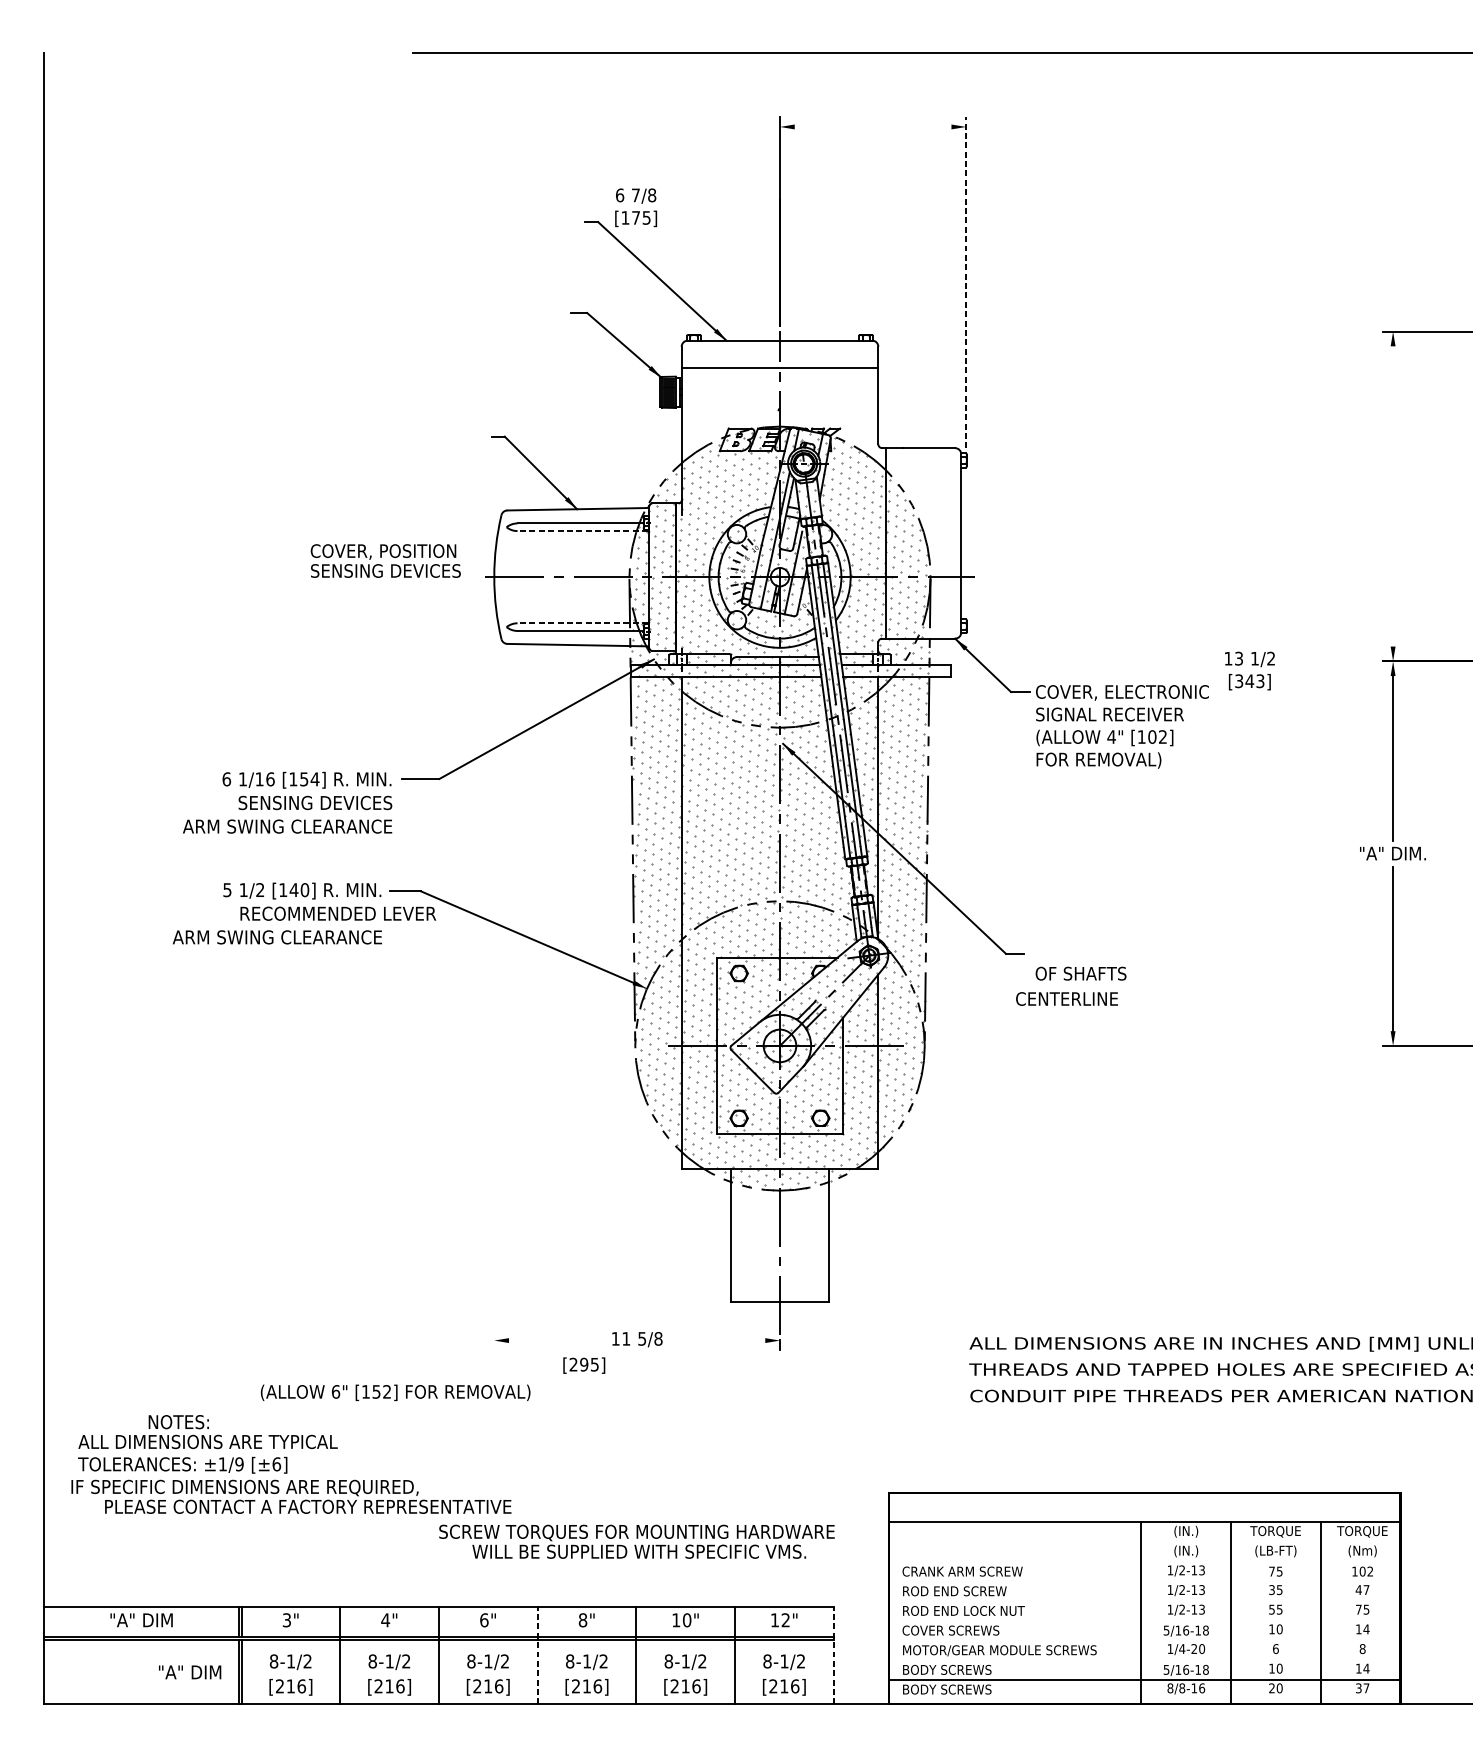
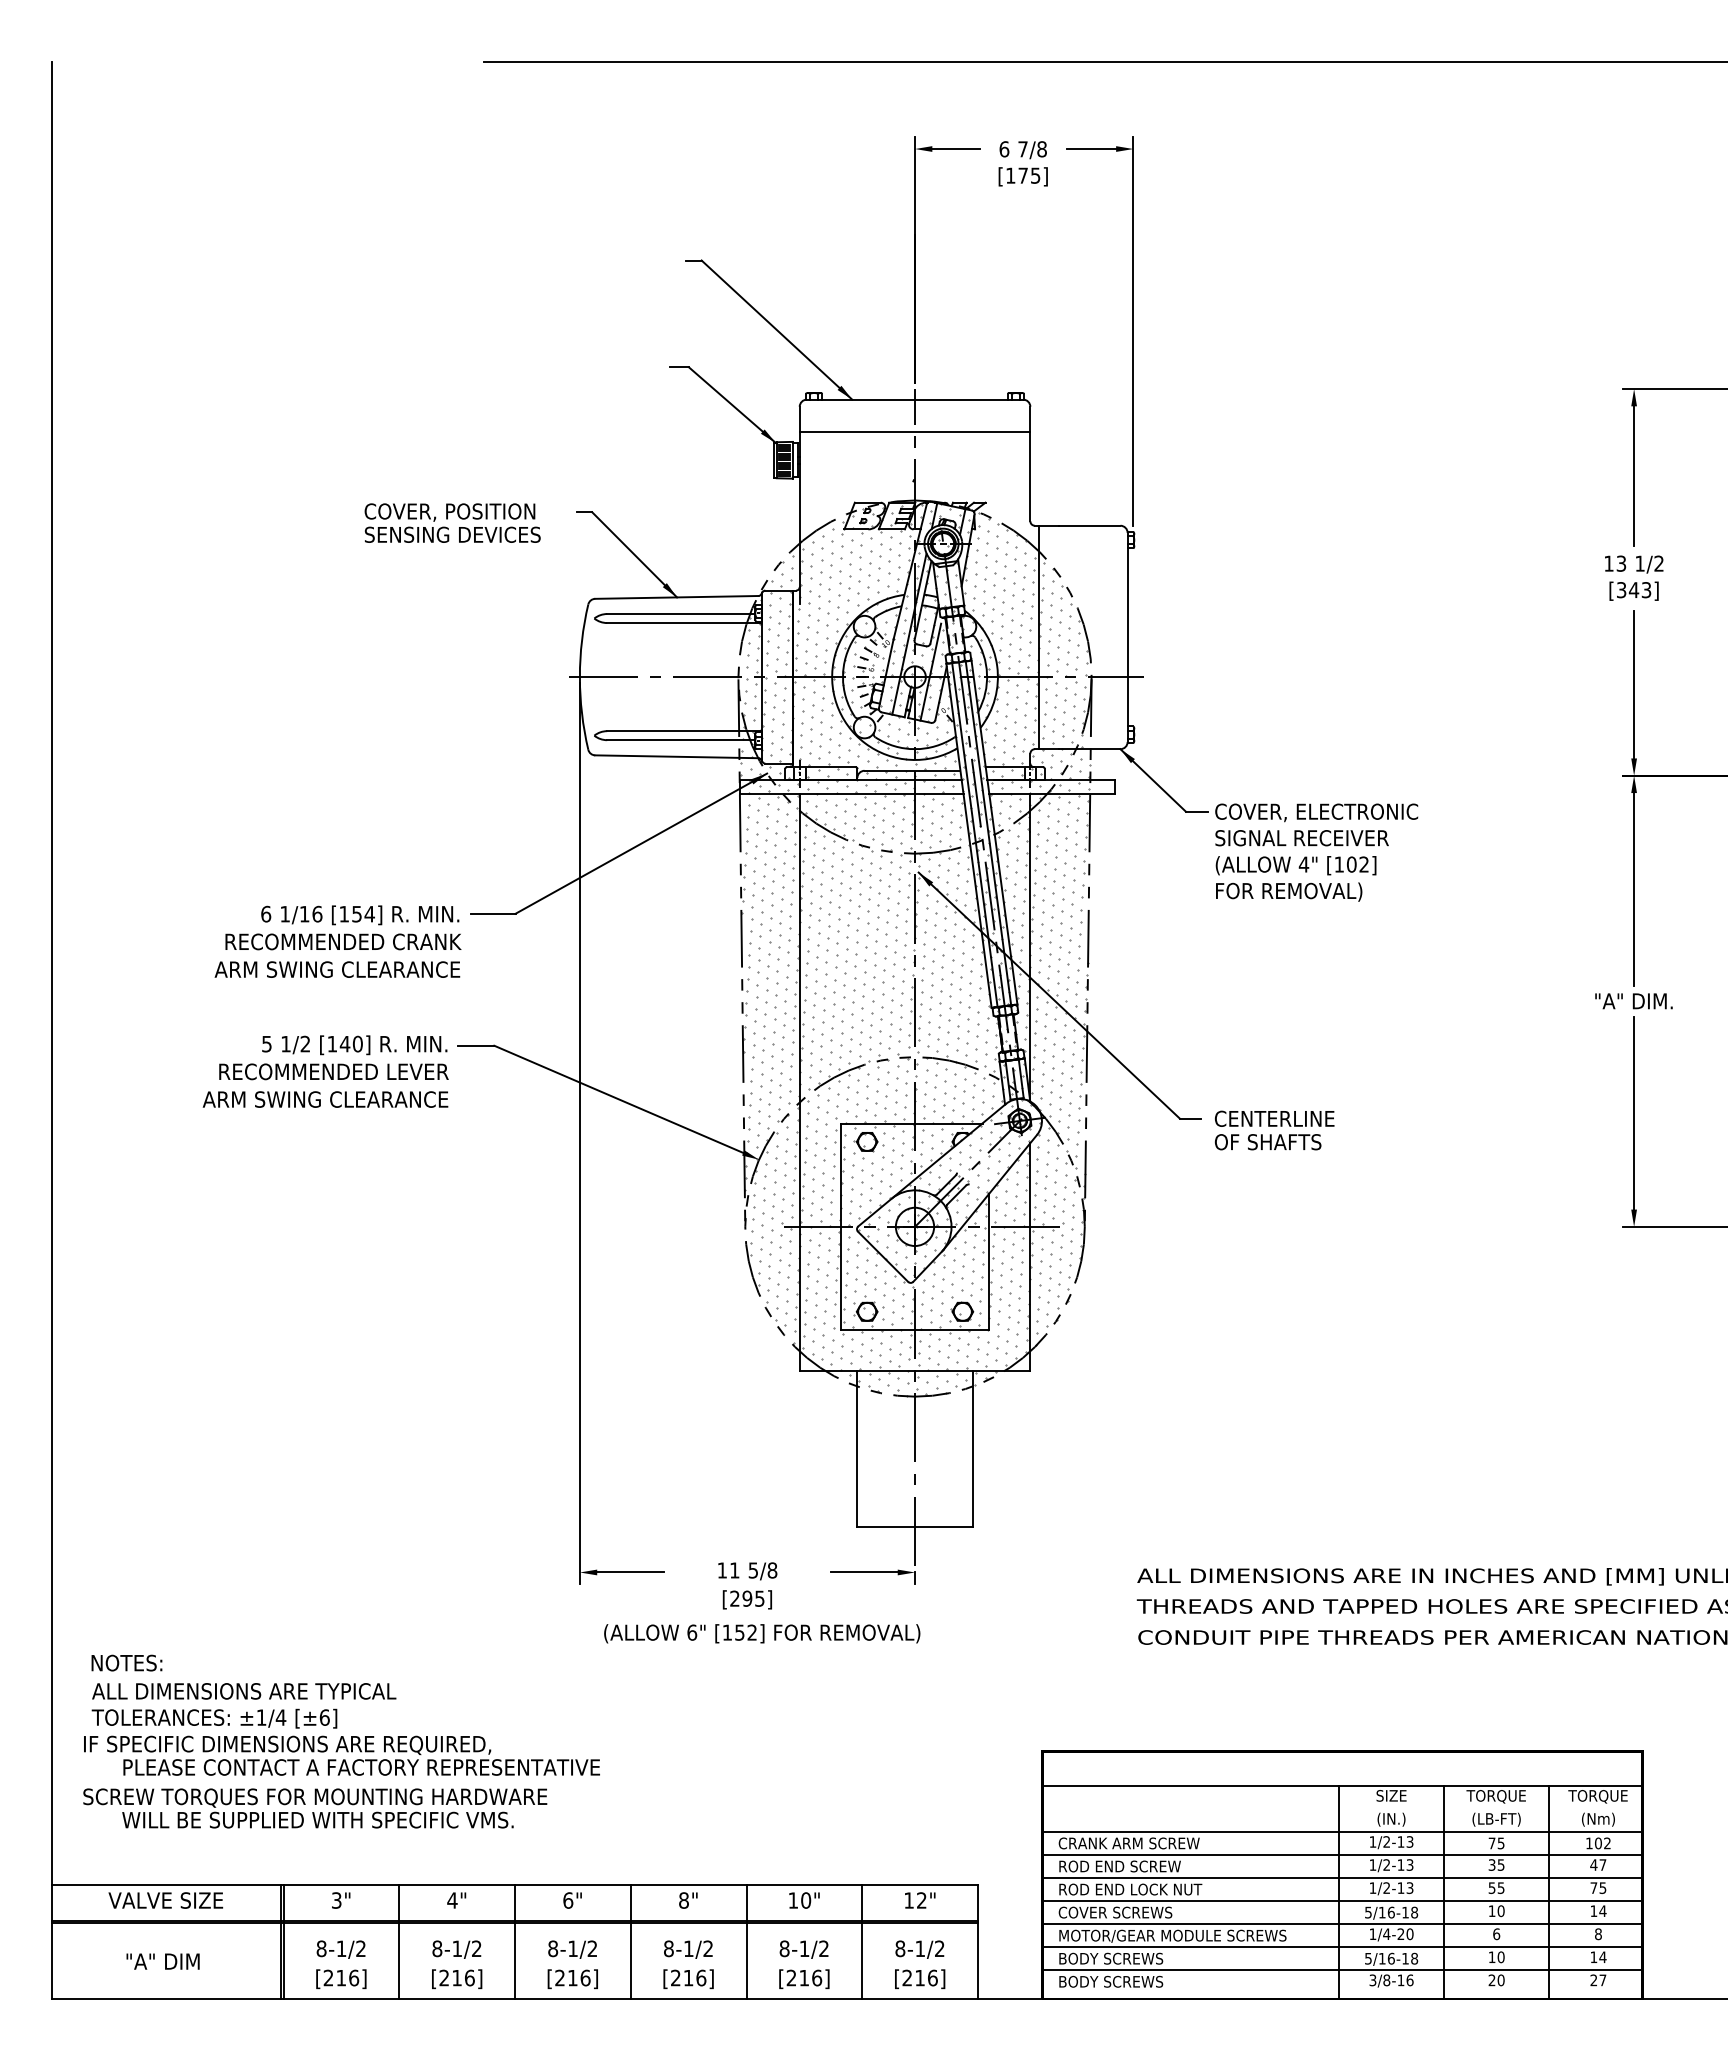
line: (815, 127) -> (956, 149), added
line: (930, 127) -> (1091, 149), added
text: (635, 207) -> (1022, 163), moved
line: (966, 282) -> (1133, 331), dashed -> solid
line: (1393, 406) -> (1634, 476), added
line: (582, 531) -> (683, 623), dashed -> solid
text: (385, 560) -> (452, 522), moved
line: (1393, 583) -> (1634, 684), added
line: (582, 623) -> (683, 731), dashed -> solid
text: (1250, 670) -> (1634, 577), moved
text: (292, 802) -> (343, 941), SENSING DEVICES -> RECOMMENDED CRANK
text: (337, 913) -> (333, 1071), moved
line: (493, 966) -> (579, 1133), added
text: (1066, 998) -> (1274, 1118), moved
line: (537, 1340) -> (630, 1572), added
line: (736, 1340) -> (864, 1572), added
text: (583, 1365) -> (746, 1599), moved
text: (395, 1392) -> (762, 1633), moved
text: (178, 1421) -> (126, 1662), moved
text: (239, 1464) -> (280, 1717), ±1/9 -> ±1/4
text: (1186, 1531) -> (1391, 1796), (IN.) -> SIZE
text: (637, 1541) -> (315, 1808), moved
line: (1144, 1561) -> (1342, 1831), added
line: (1144, 1581) -> (1342, 1854), added
line: (1144, 1601) -> (1342, 1878), added
text: (140, 1620) -> (165, 1900), "A" DIM -> VALVE SIZE
line: (1144, 1621) -> (1342, 1901), added
line: (1144, 1640) -> (1342, 1924), added
line: (537, 1655) -> (630, 1941), dashed -> solid
line: (834, 1655) -> (978, 1941), dashed -> solid
line: (1144, 1660) -> (1342, 1947), added
text: (189, 1672) -> (162, 1961), moved
text: (1170, 1688) -> (1372, 1980), 8/8-16 -> 3/8-16
text: (1358, 1688) -> (1593, 1980), 37 -> 27

